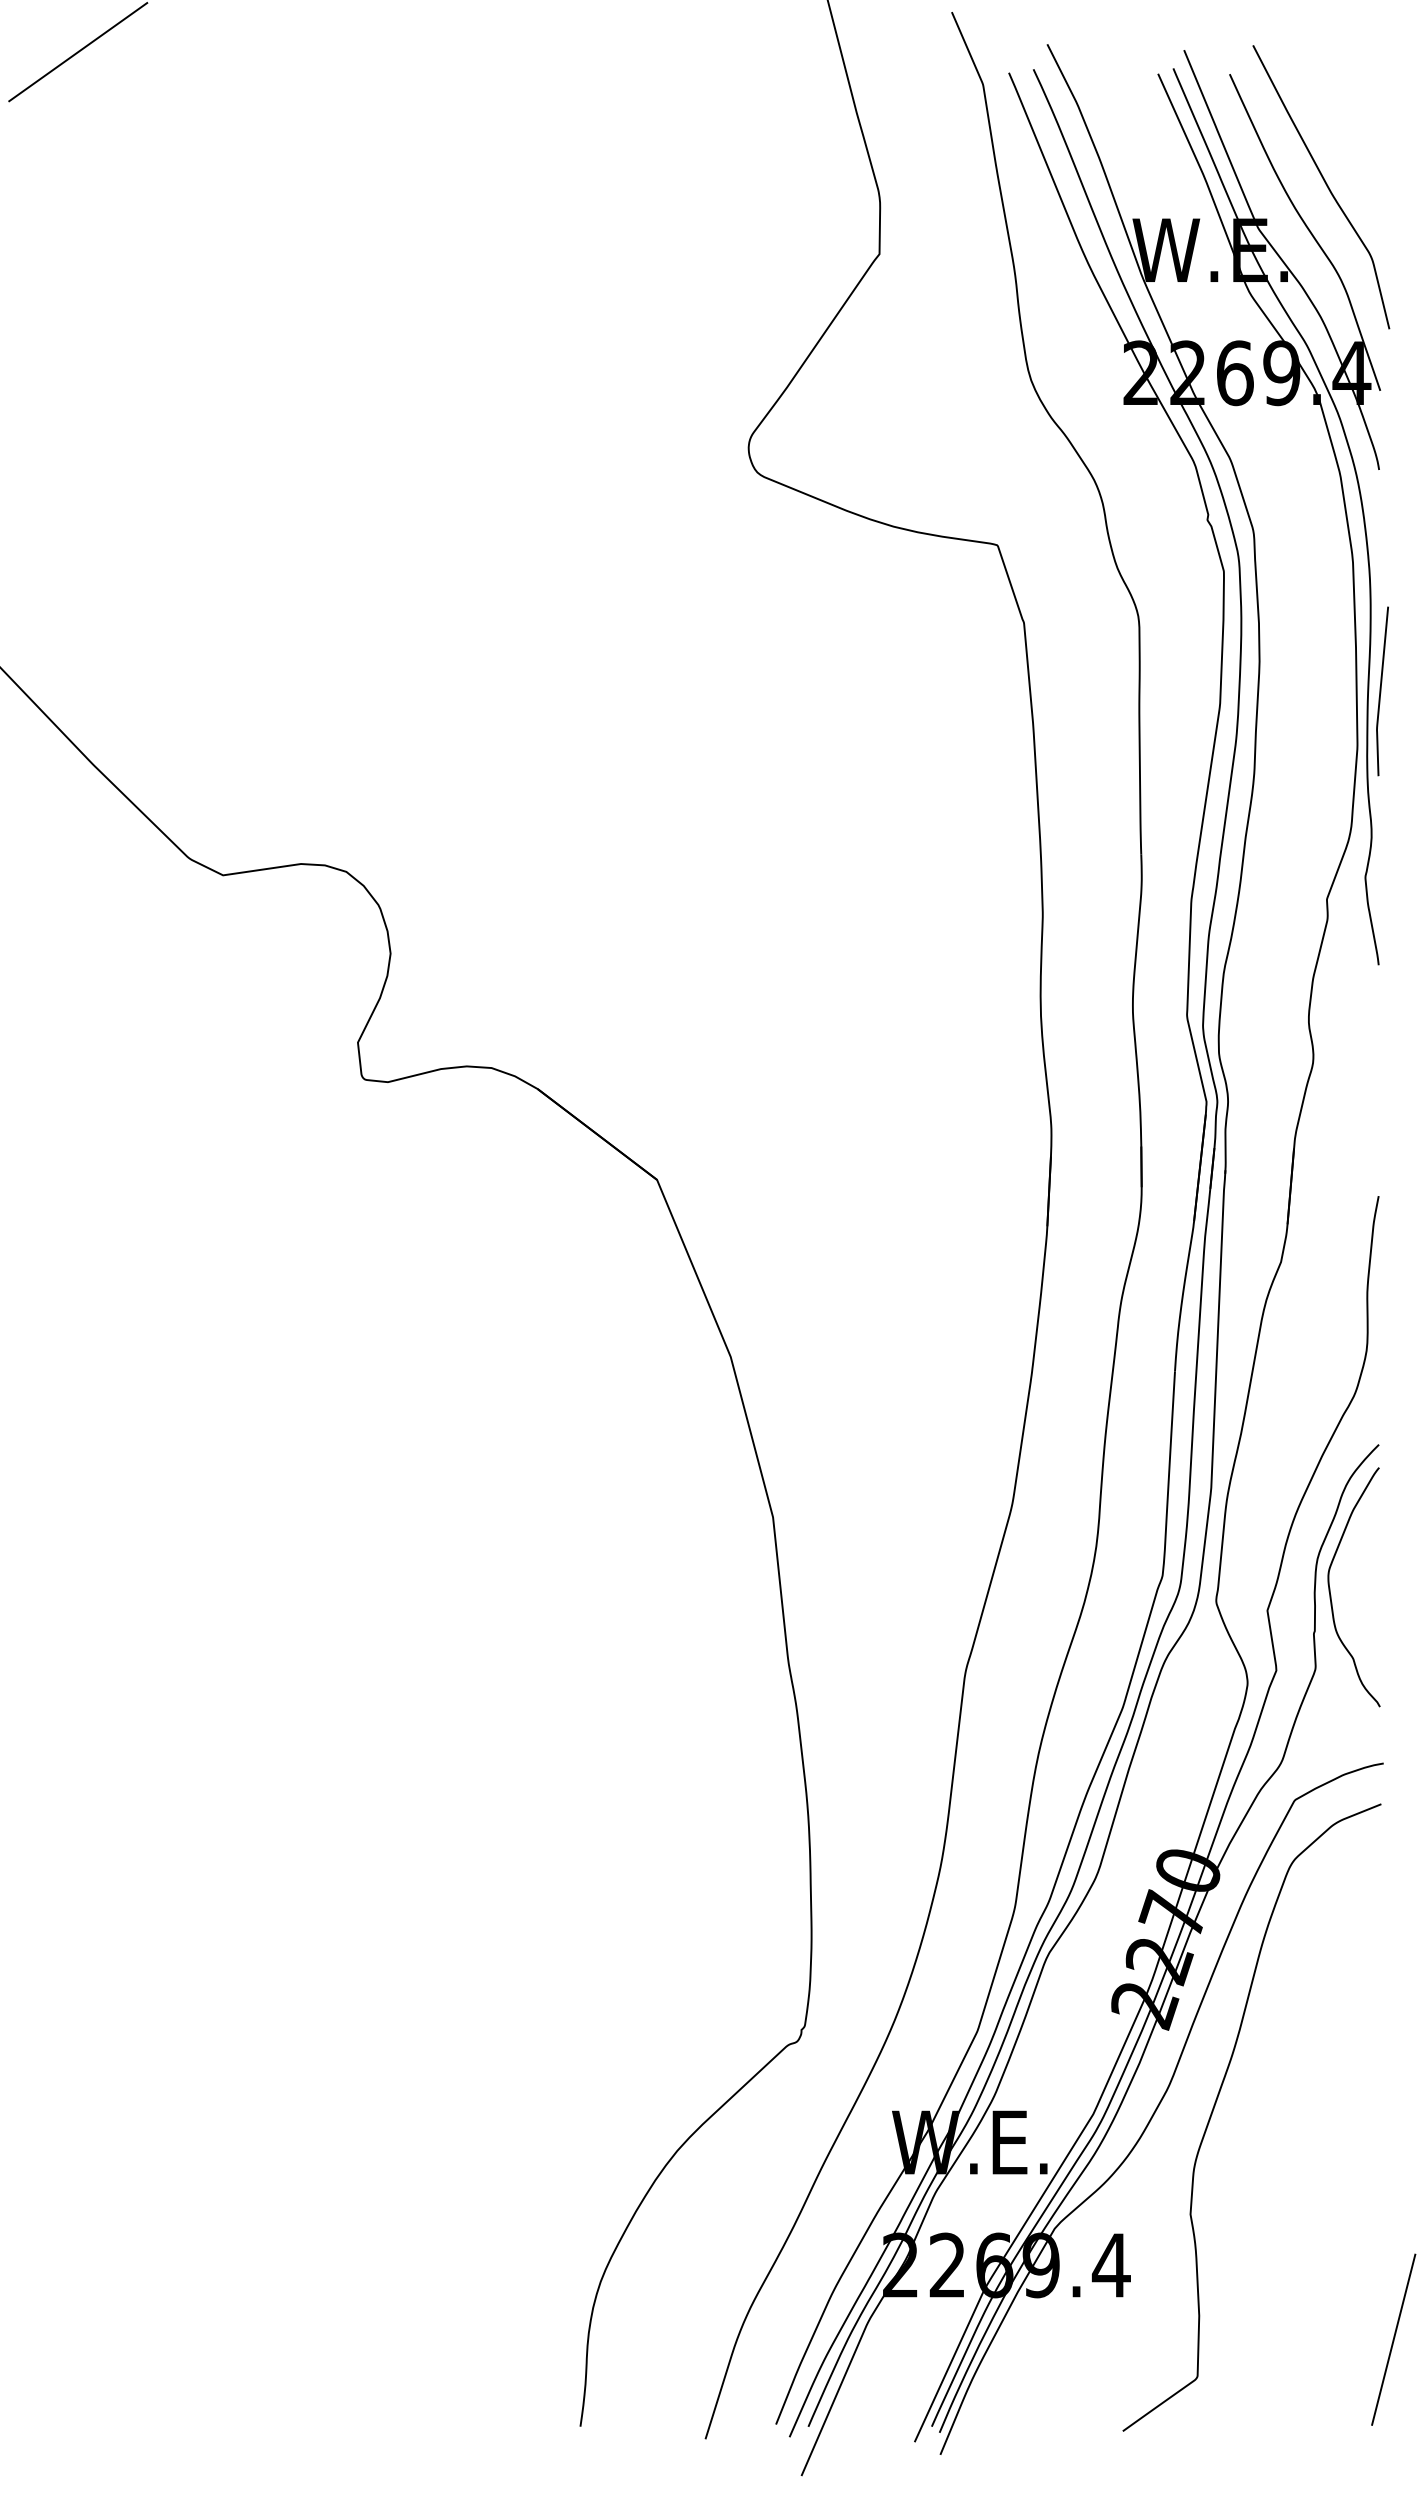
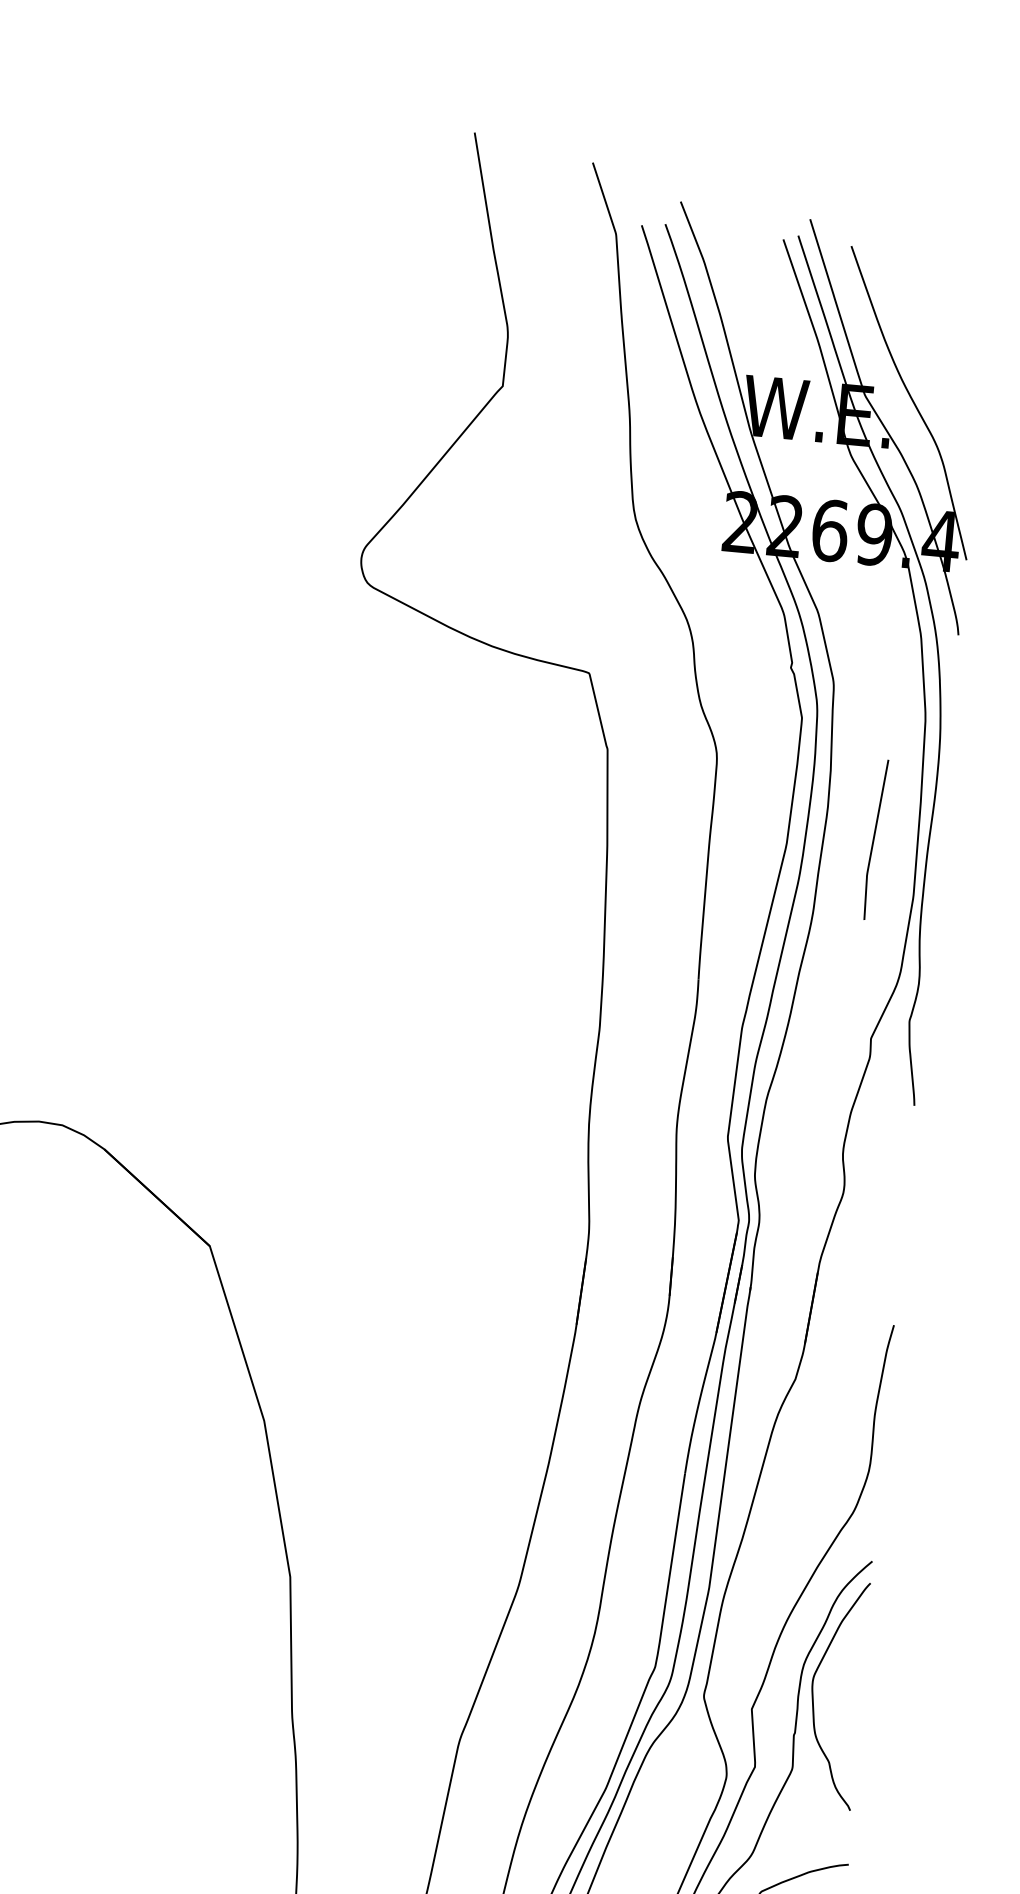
curve: (1325, 184) -> (932, 359), removed
curve: (1381, 691) -> (874, 839), moved

